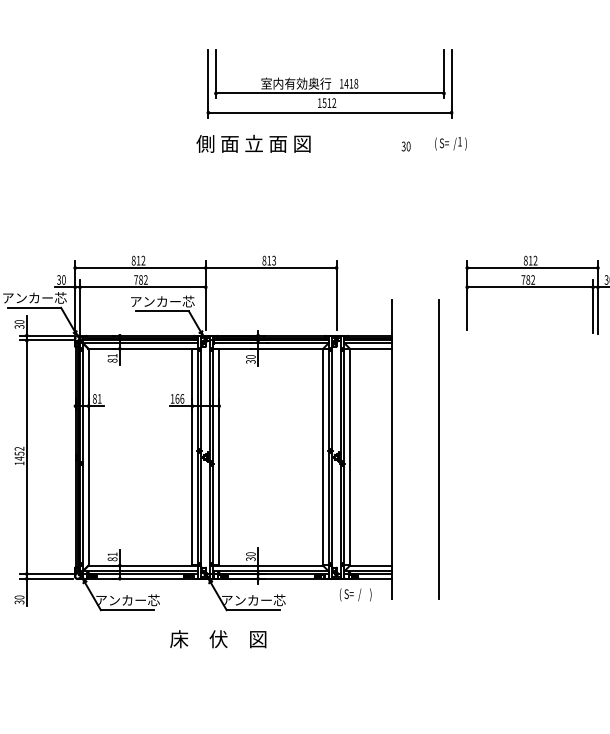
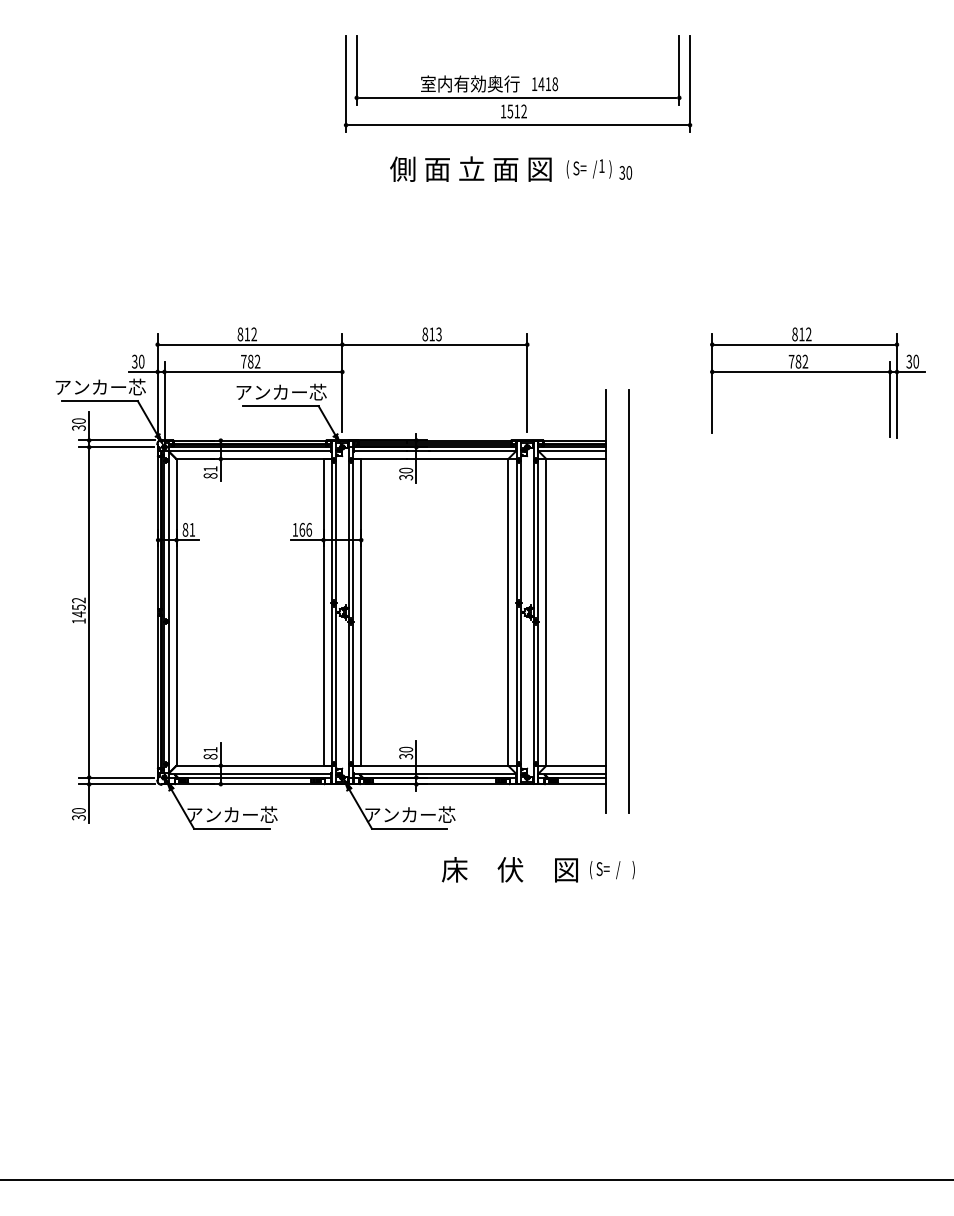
text: (253, 143) -> (470, 168), moved
text: (450, 143) -> (588, 168), moved
line: (439, 449) -> (628, 601), moved
text: (355, 595) -> (612, 870), moved
text: (217, 639) -> (509, 869), moved

